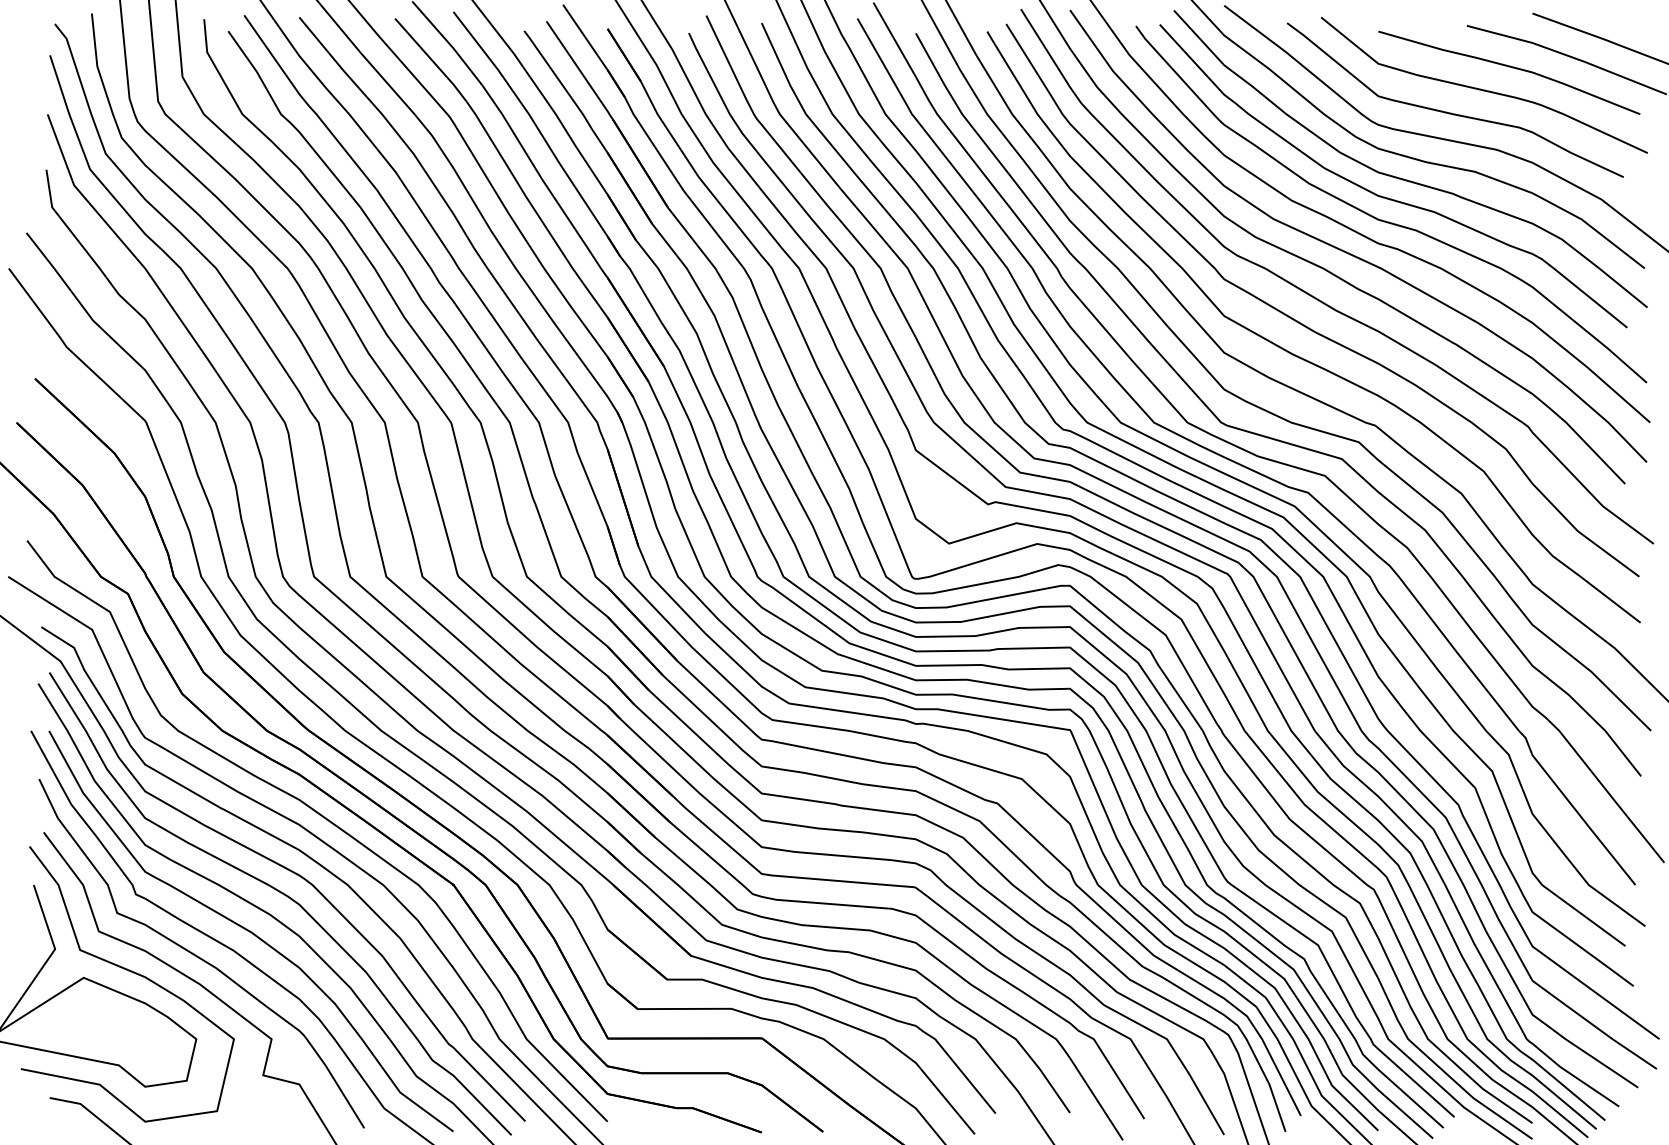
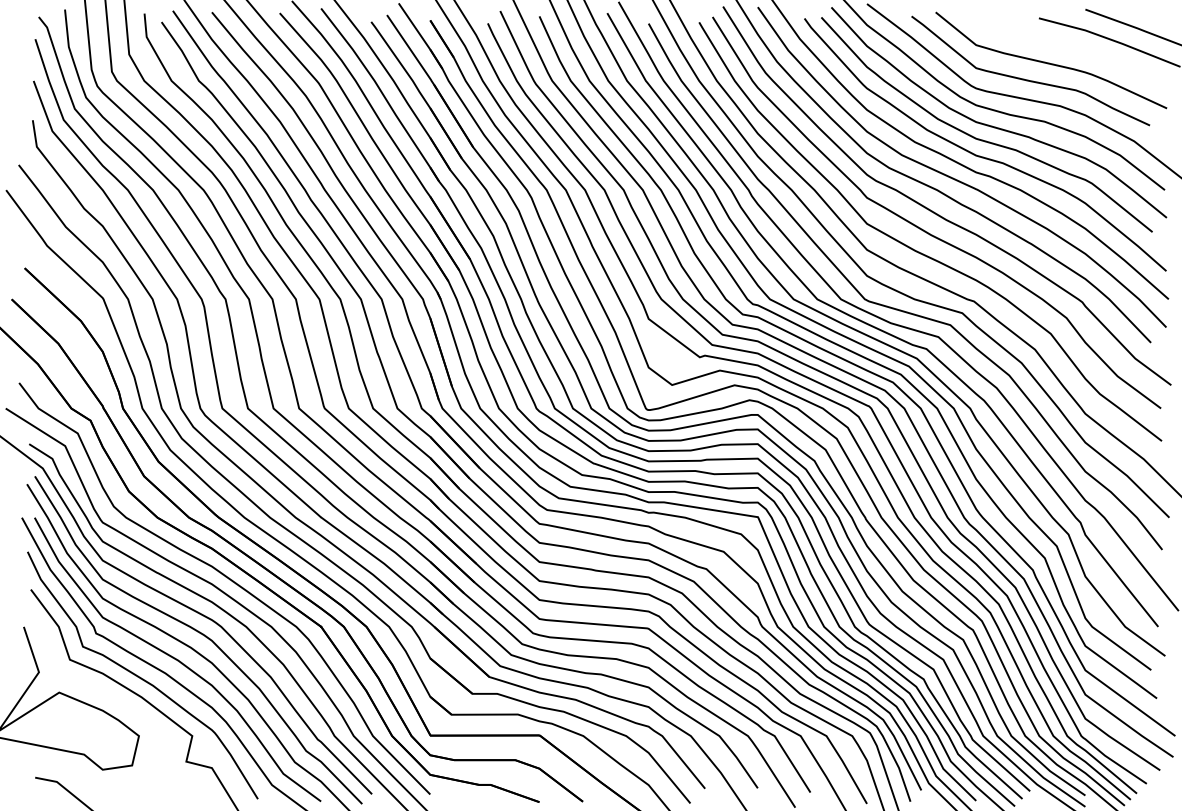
curve: (1509, 67) -> (1069, 47), removed
curve: (130, 972) -> (92, 688), removed

